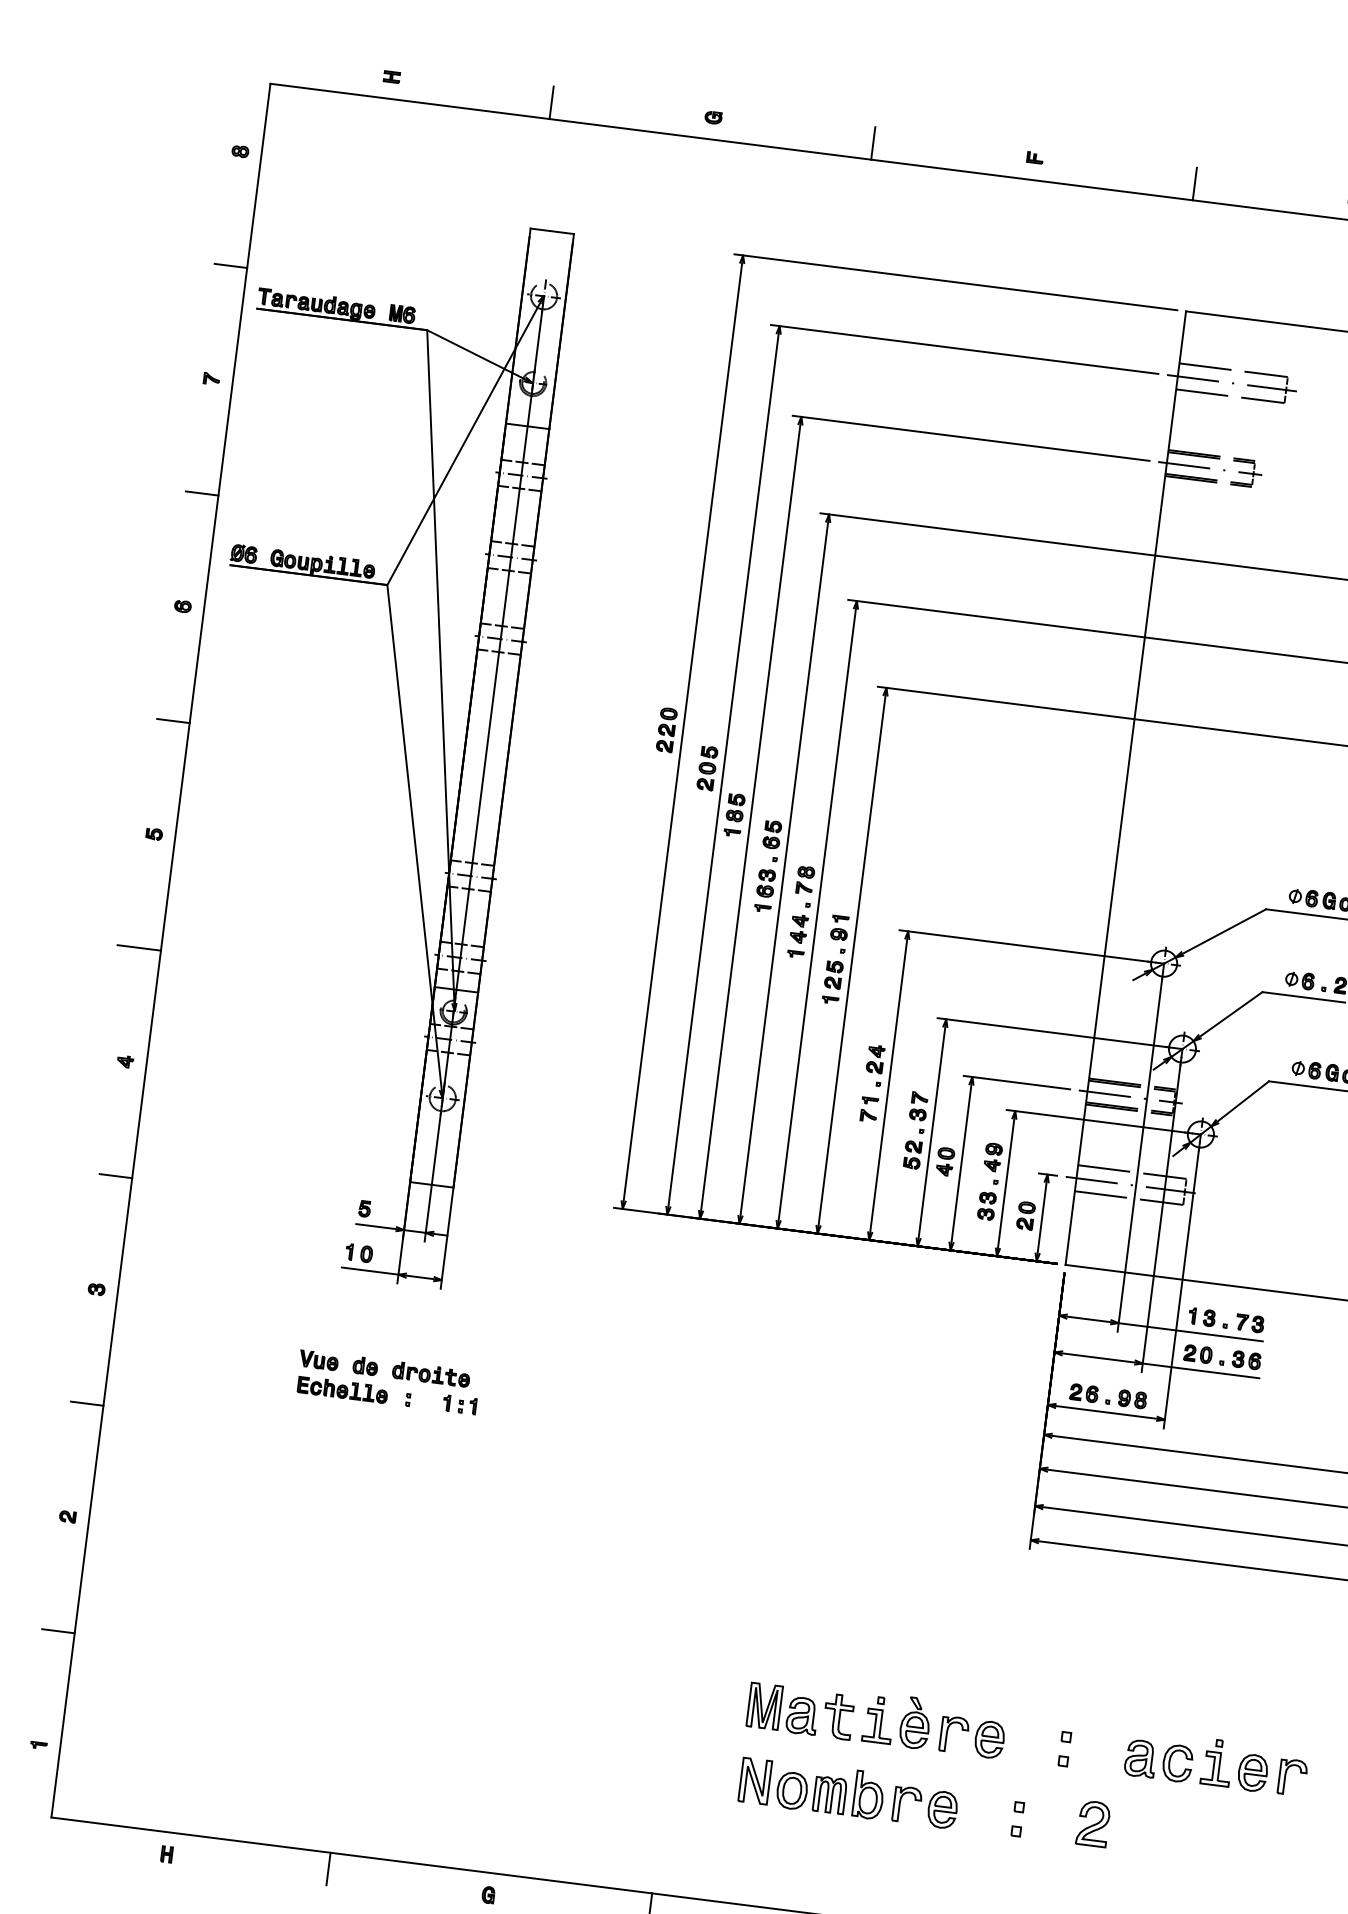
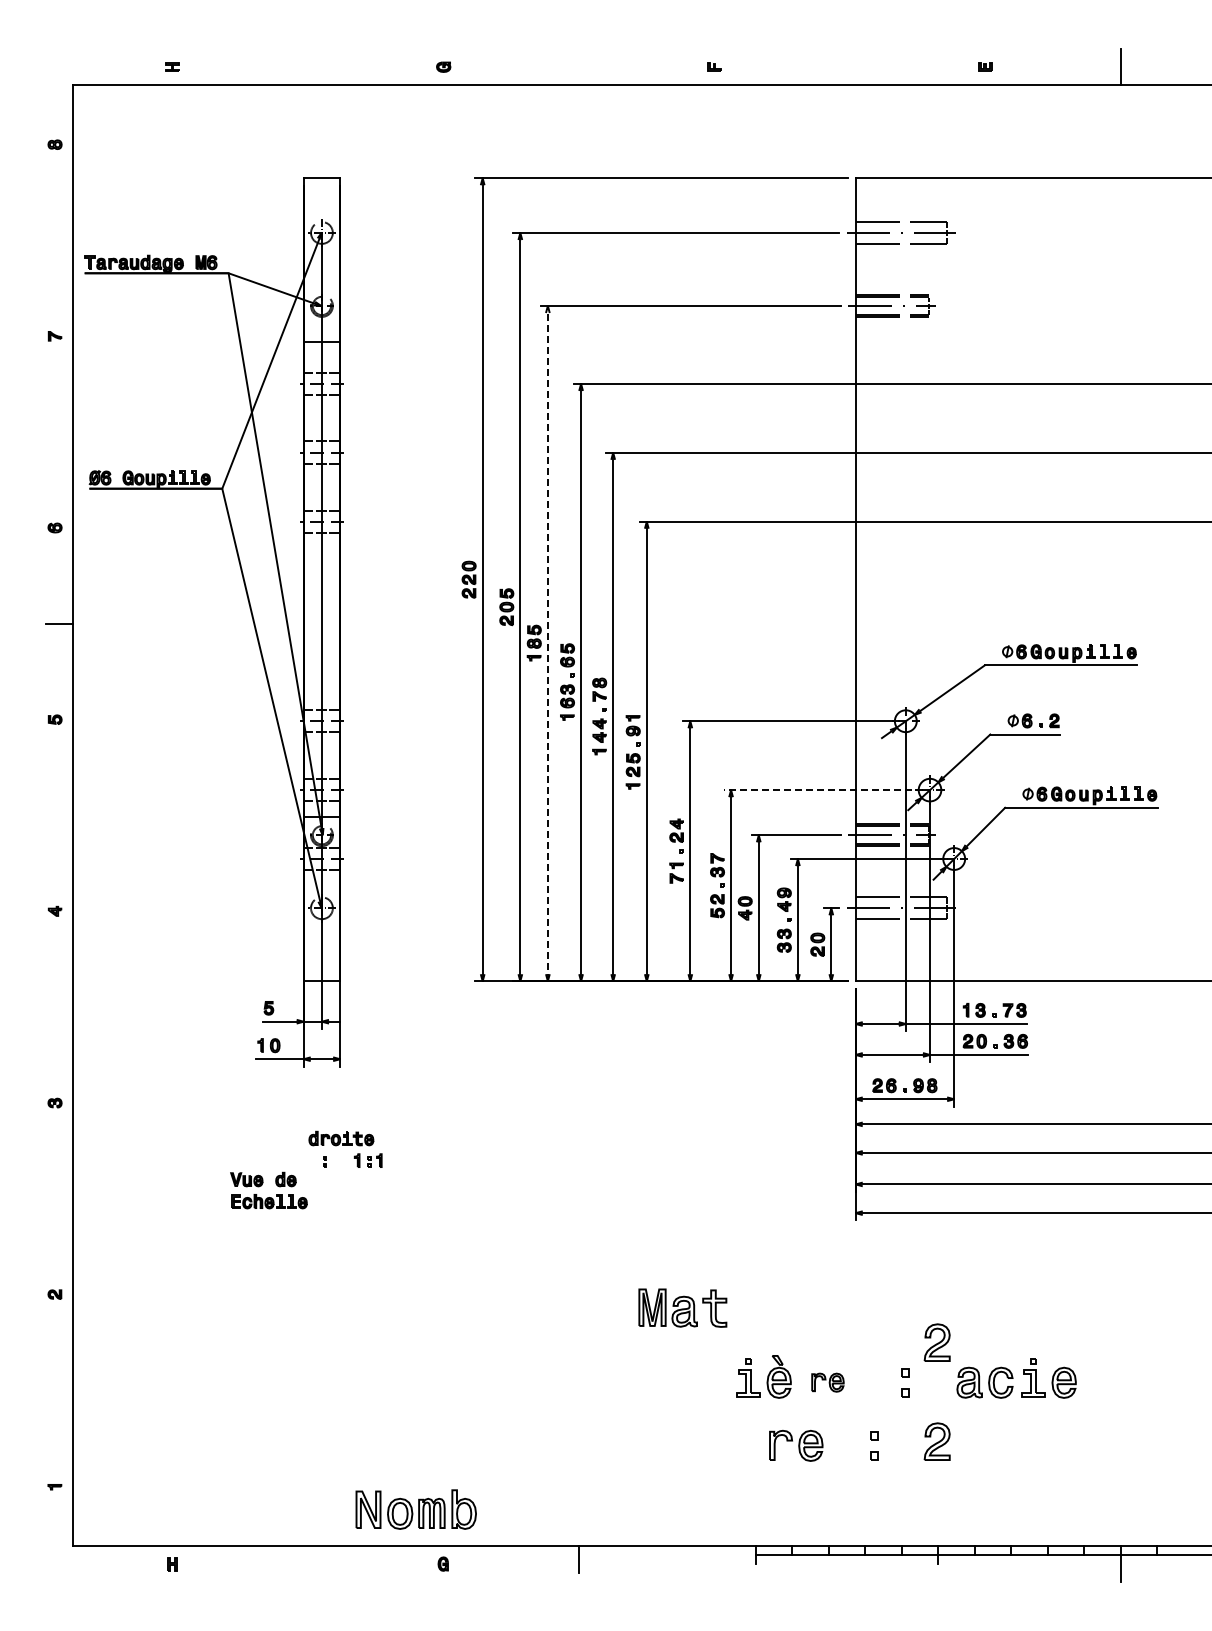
line: (551, 102) -> (307, 71), removed
line: (872, 143) -> (578, 71), removed
line: (1194, 183) -> (849, 71), removed
line: (230, 265) -> (58, 240), removed
line: (201, 493) -> (58, 432), removed
line: (750, 817) -> (547, 643), solid -> dashed
line: (139, 947) -> (54, 815), removed
line: (1054, 1033) -> (822, 790), solid -> dashed
line: (115, 1176) -> (58, 1007), removed
part: (342, 1384) -> (268, 1197), moved
line: (86, 1403) -> (58, 1198), removed
line: (57, 1631) -> (58, 1390), removed
part: (1107, 1705) -> (936, 1342), added
part: (800, 1710) -> (682, 1307), moved
part: (971, 1737) -> (827, 1382), size x0.6
part: (1292, 1776) -> (1097, 1381), removed
part: (811, 1787) -> (415, 1509), moved
line: (328, 1868) -> (307, 1558), removed

